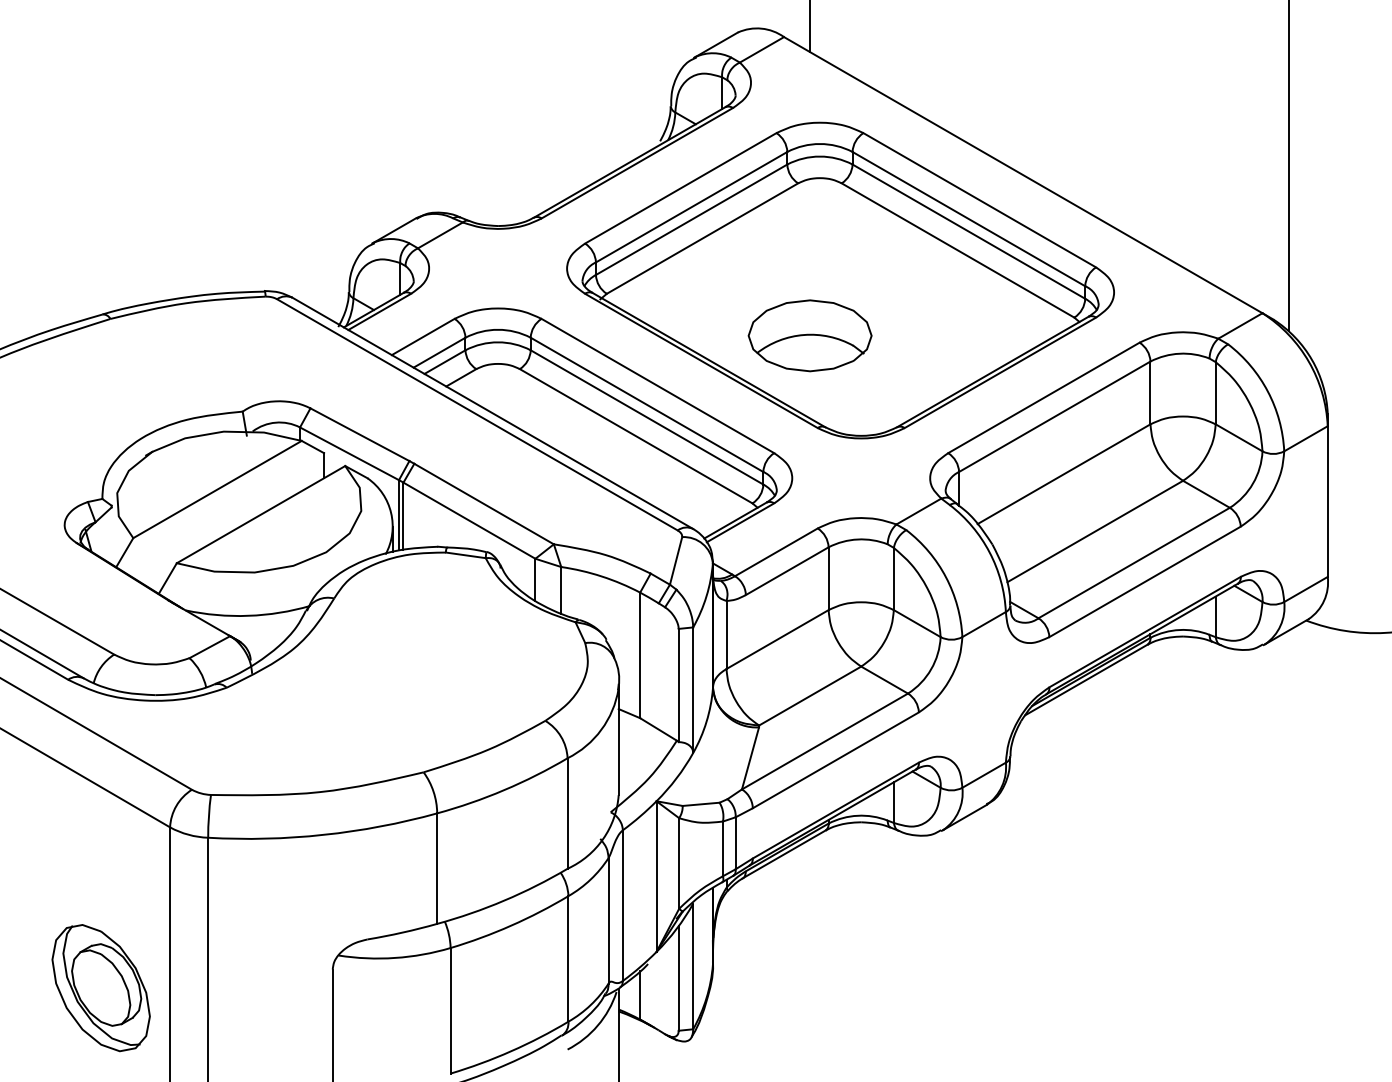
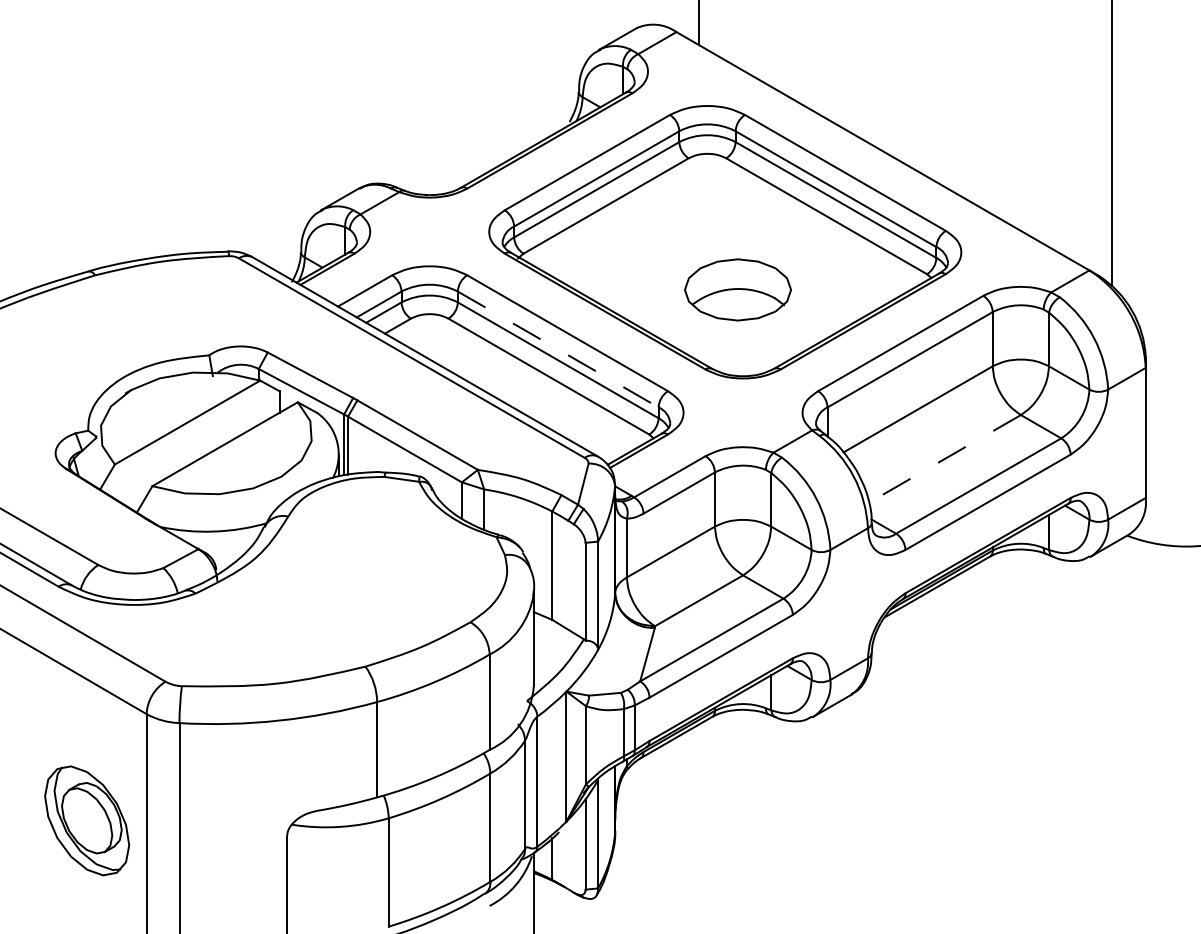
part: (809, 335) -> (737, 289), moved
line: (647, 404) -> (558, 349), solid -> dashed
line: (1095, 531) -> (945, 458), solid -> dashed
part: (101, 987) -> (87, 820), moved

